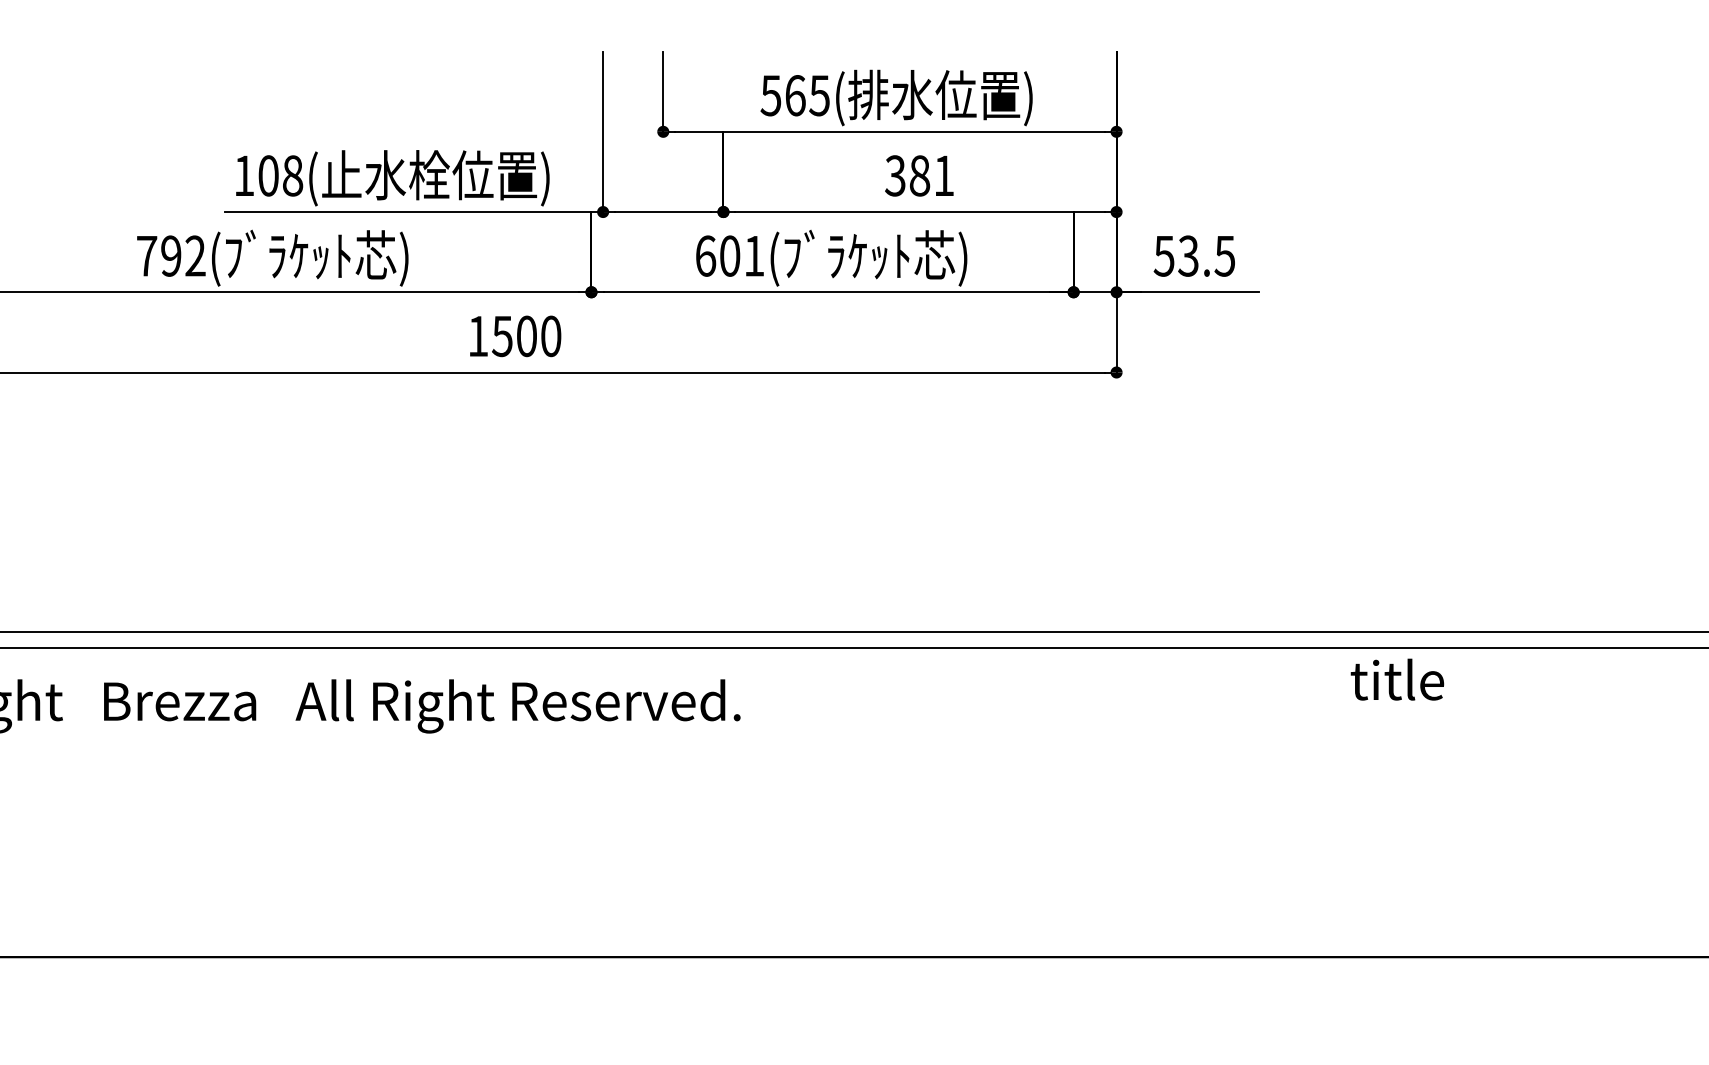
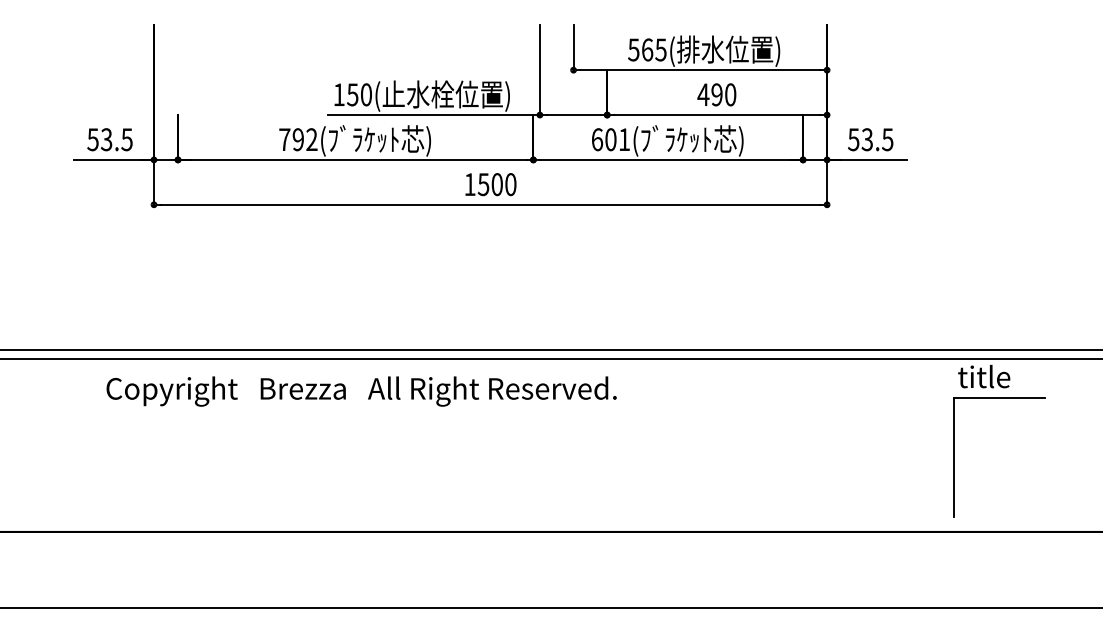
text: (280, 175) -> (359, 94), 108( -> 150(
text: (918, 175) -> (716, 94), 381 -> 490
part: (1344, 824) -> (954, 457), added

